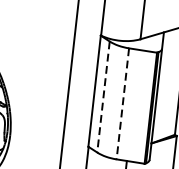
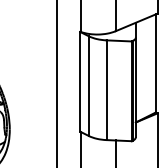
line: (103, 97) -> (88, 86), dashed -> solid
line: (122, 104) -> (106, 90), dashed -> solid

